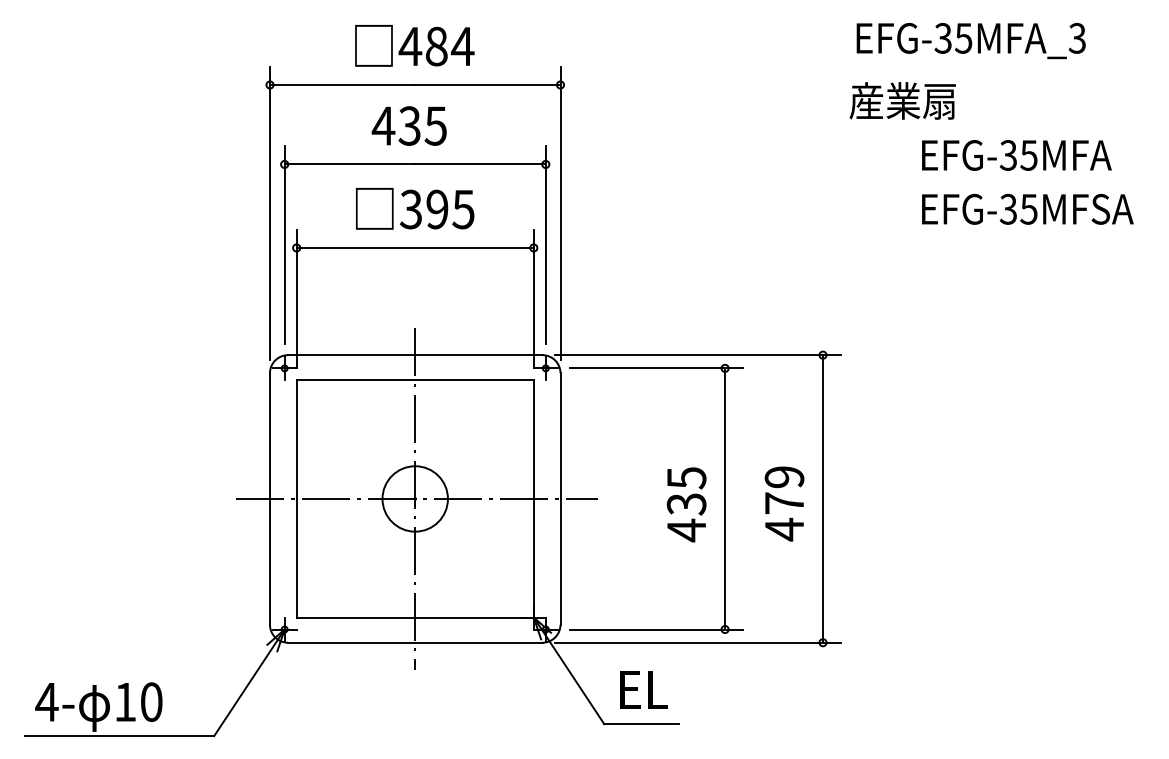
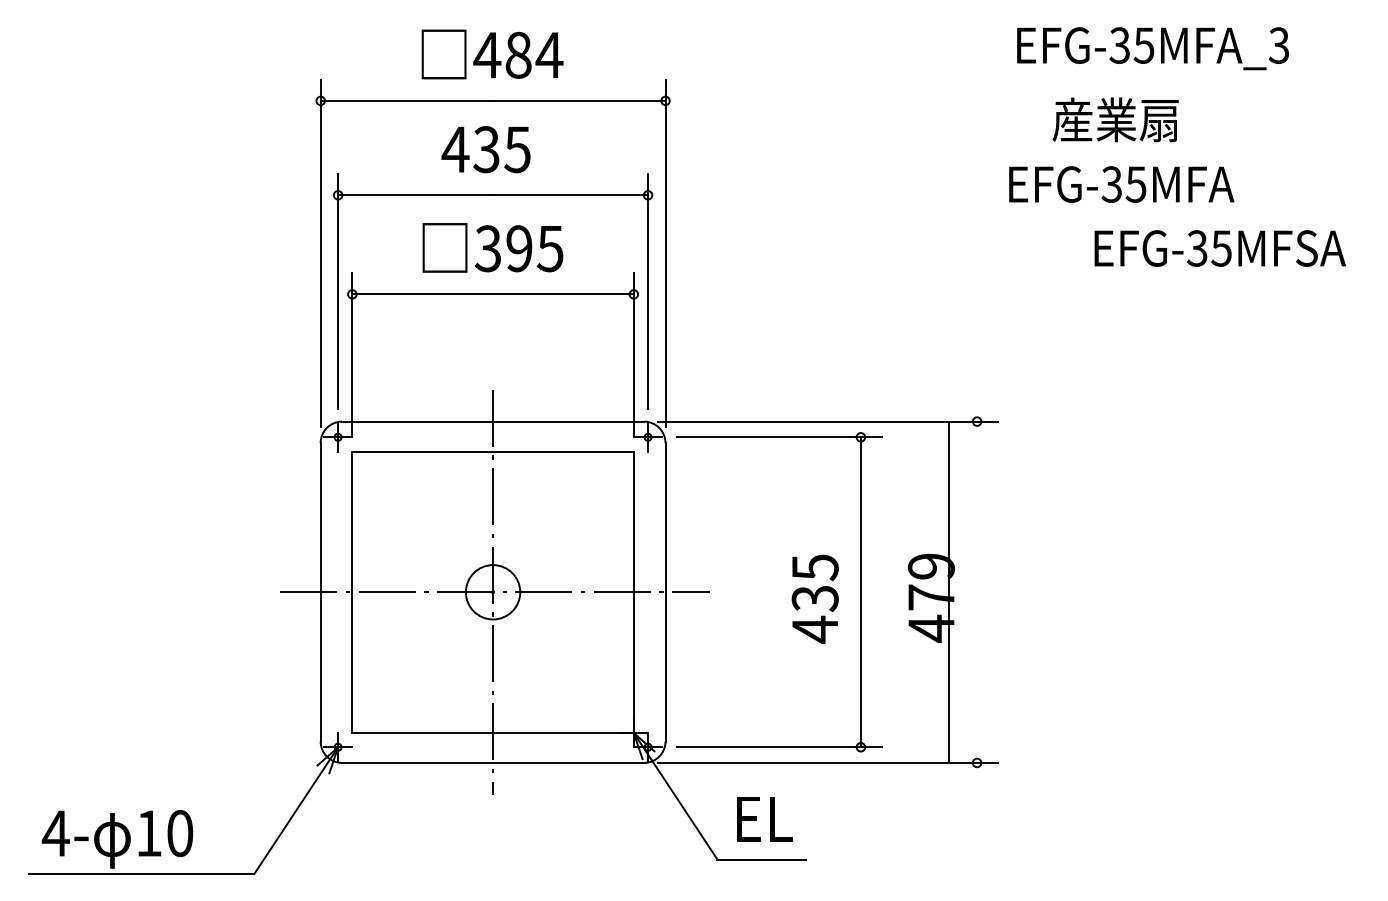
text: (902, 100) -> (1115, 119), moved
text: (1016, 155) -> (1121, 184), moved
circle: (414, 498) -> (492, 591), size x0.7
line: (823, 498) -> (949, 591), moved

